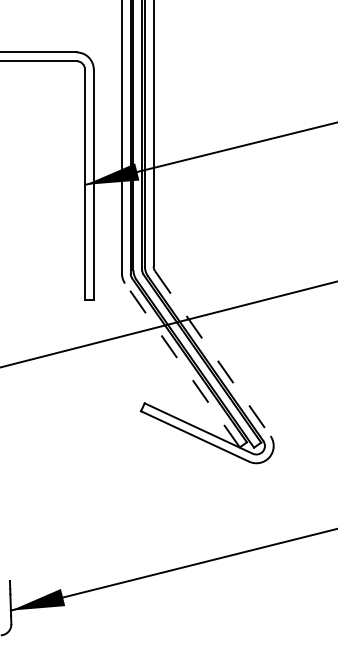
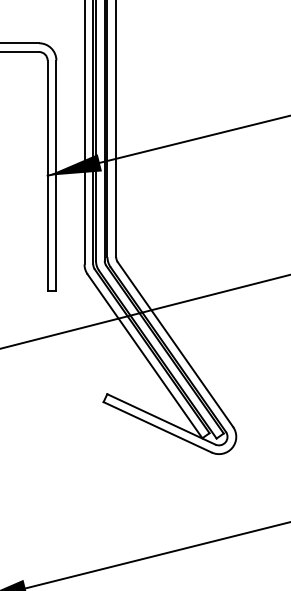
line: (212, 353) -> (175, 344), dashed -> solid
line: (182, 365) -> (145, 356), dashed -> solid

